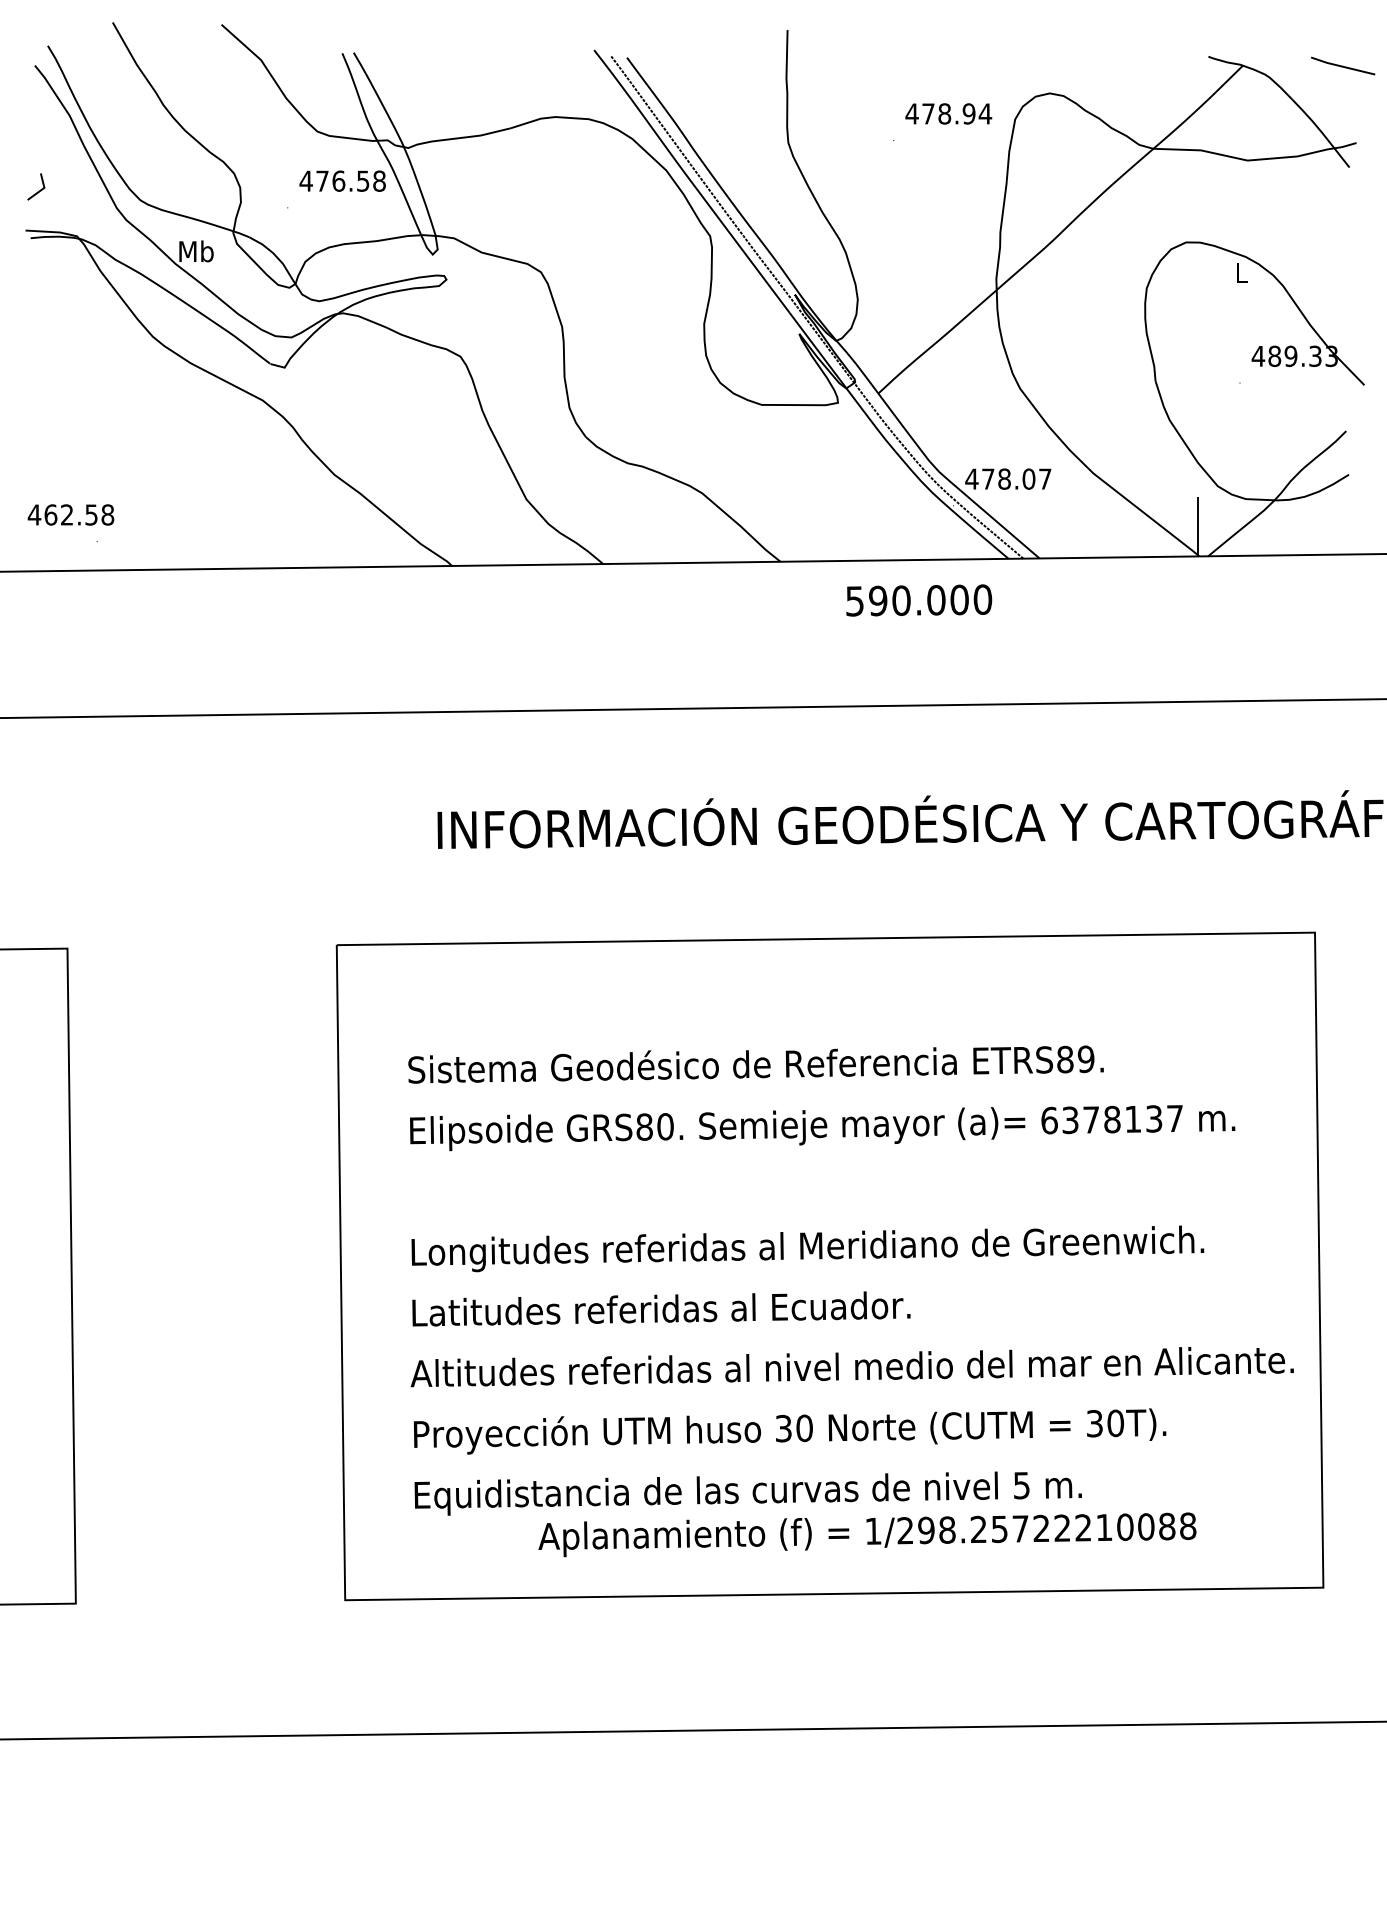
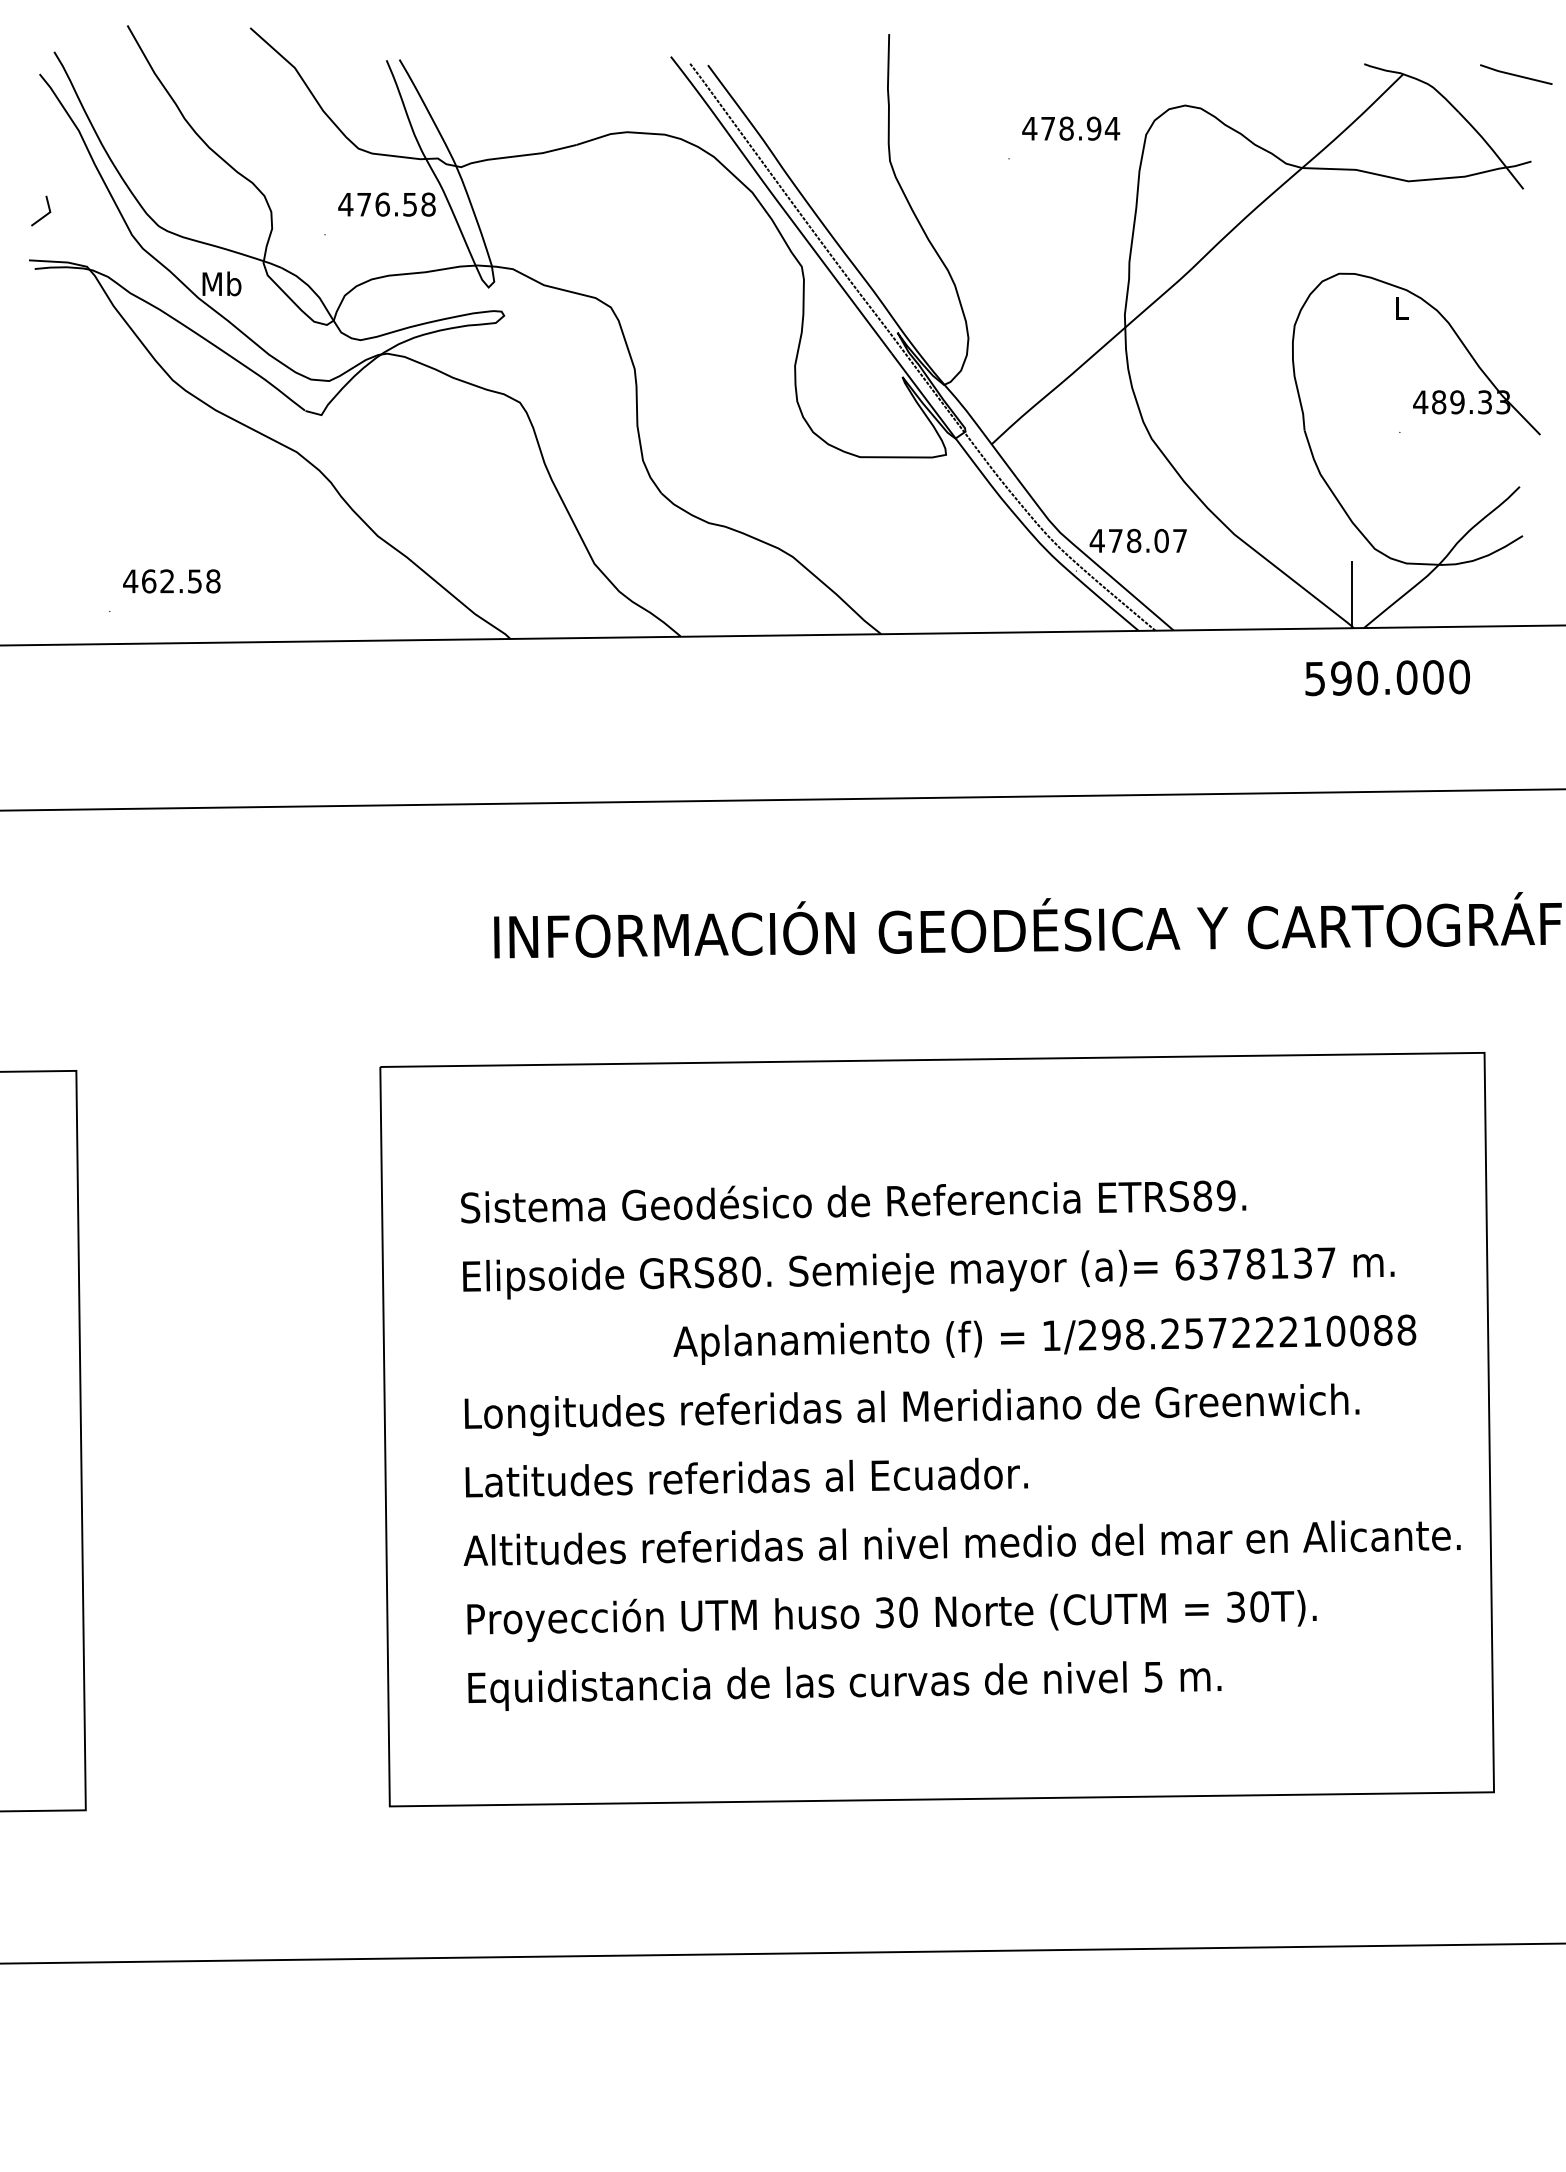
text: (70, 514) -> (171, 580), moved
text: (919, 600) -> (1388, 677), moved
text: (867, 1534) -> (1044, 1339), moved

